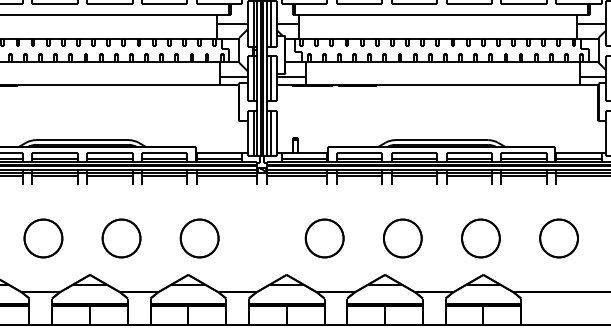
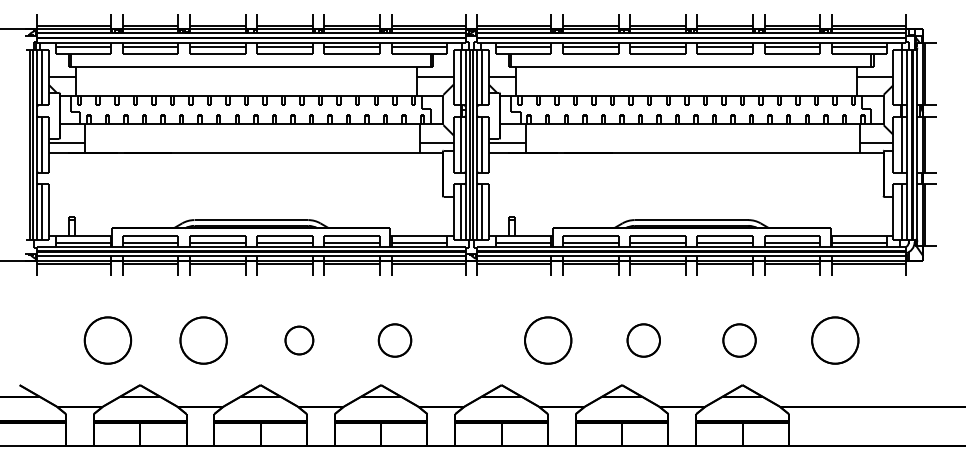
part: (121, 238) -> (299, 340), size x0.6
part: (199, 238) -> (394, 340), size x0.7
part: (402, 238) -> (643, 340), size x0.7
part: (480, 238) -> (739, 340), size x0.7

